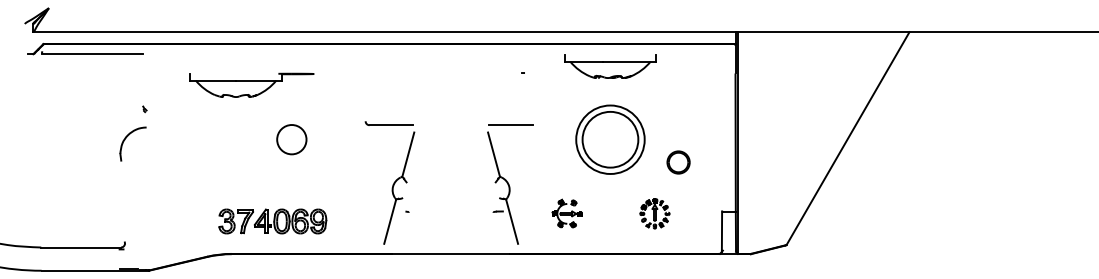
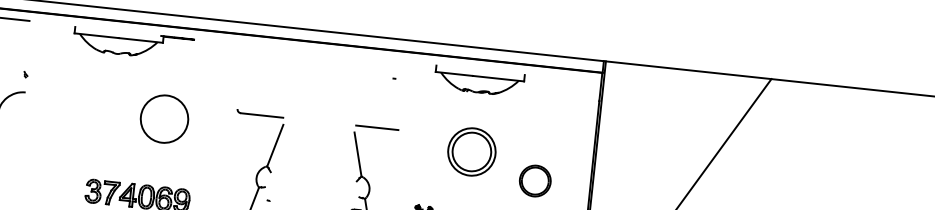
part: (251, 84) -> (133, 43), moved
circle: (291, 139) -> (164, 118), size x1.67
part: (610, 139) -> (471, 151), size x0.71
part: (678, 162) -> (535, 181), size x1.43

